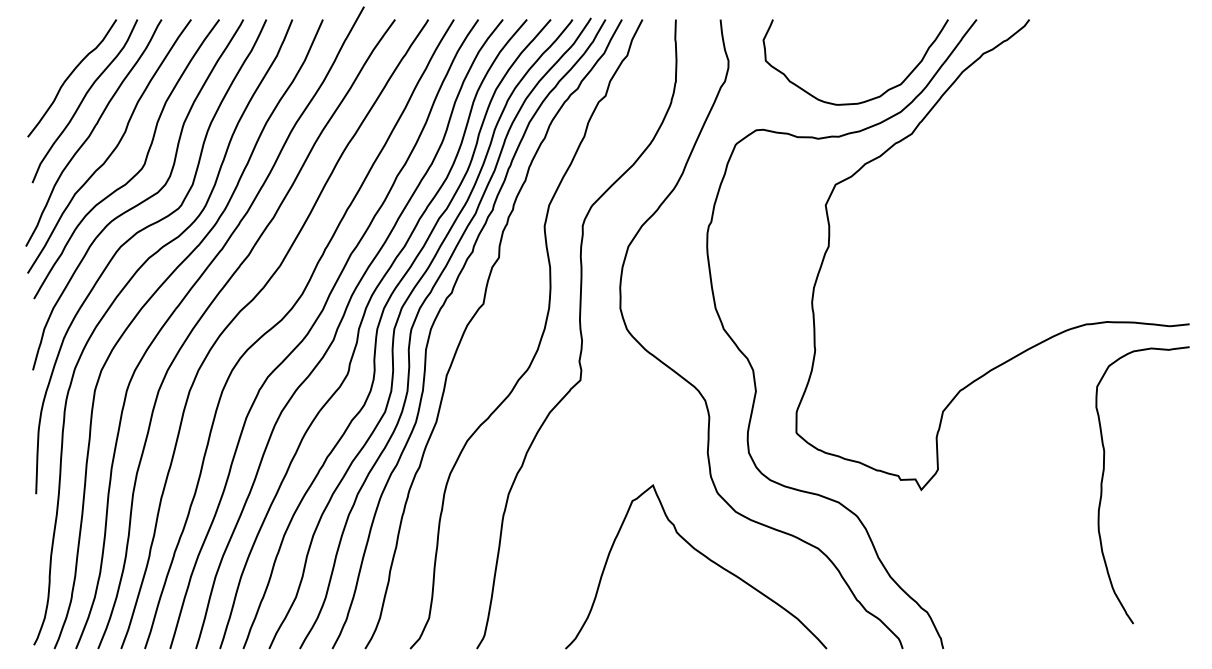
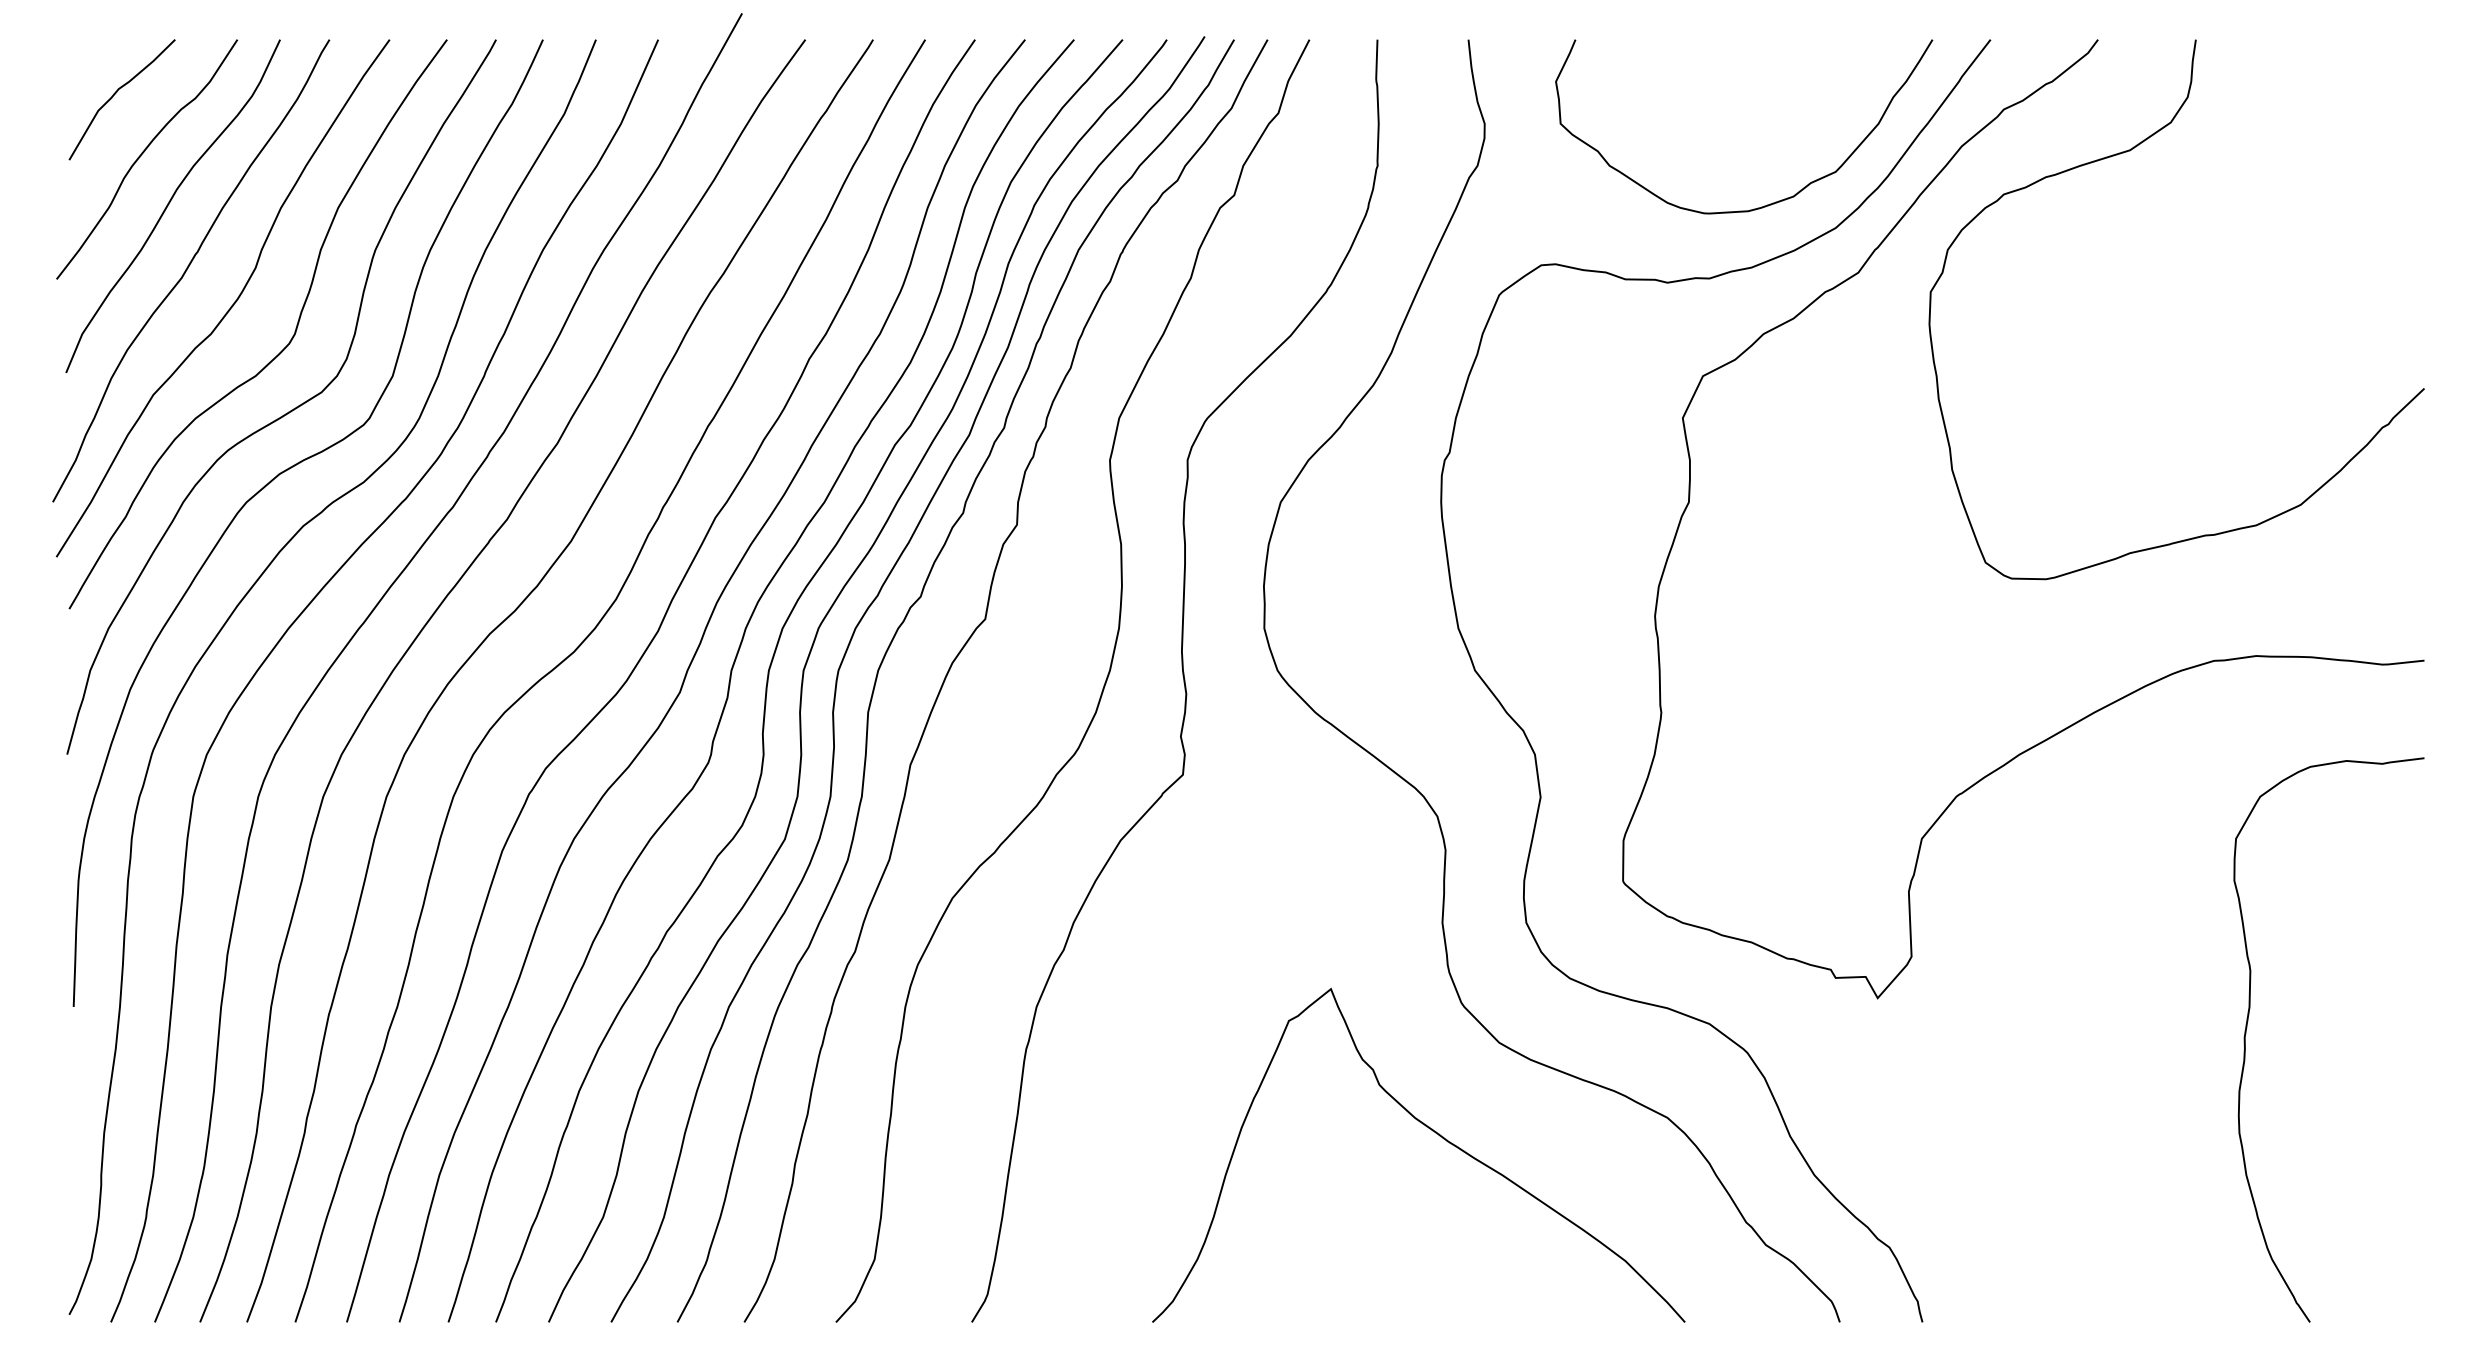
curve: (57, 46) -> (117, 94), added
curve: (1043, 75) -> (2126, 153), added
curve: (1103, 479) -> (2248, 1027), moved

